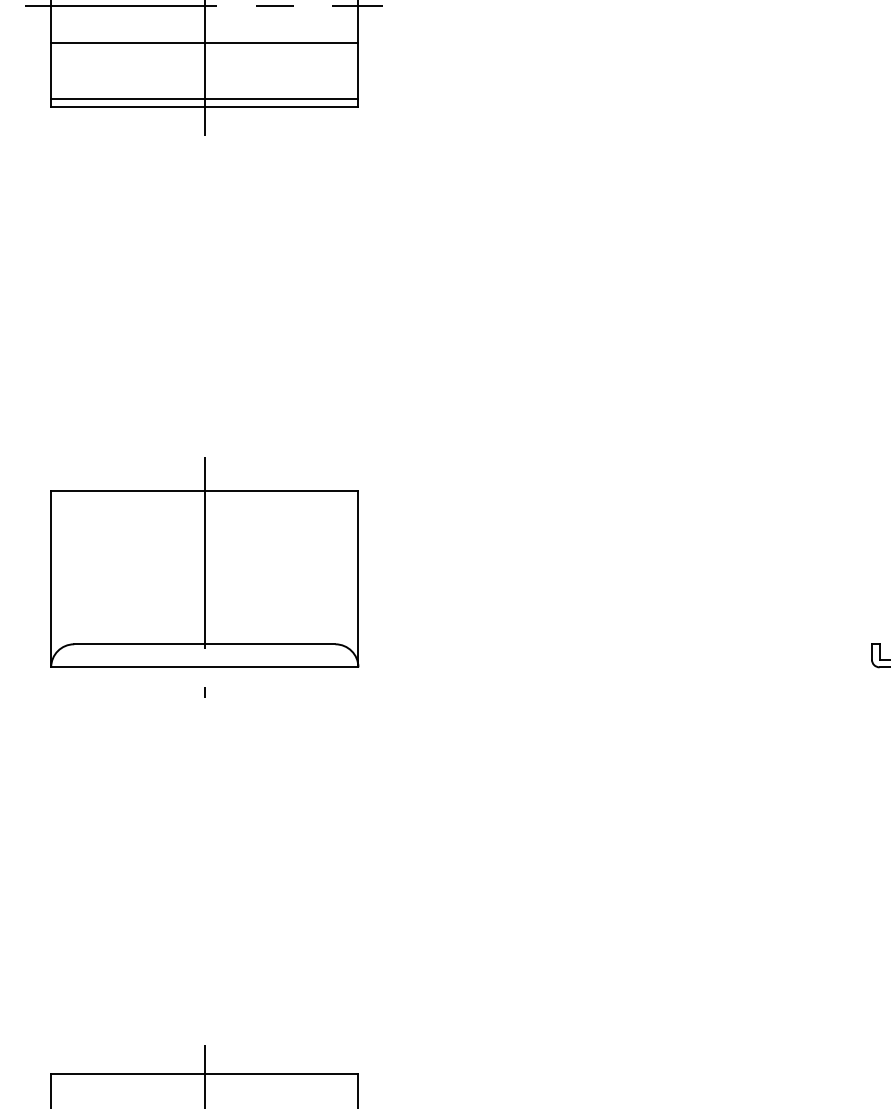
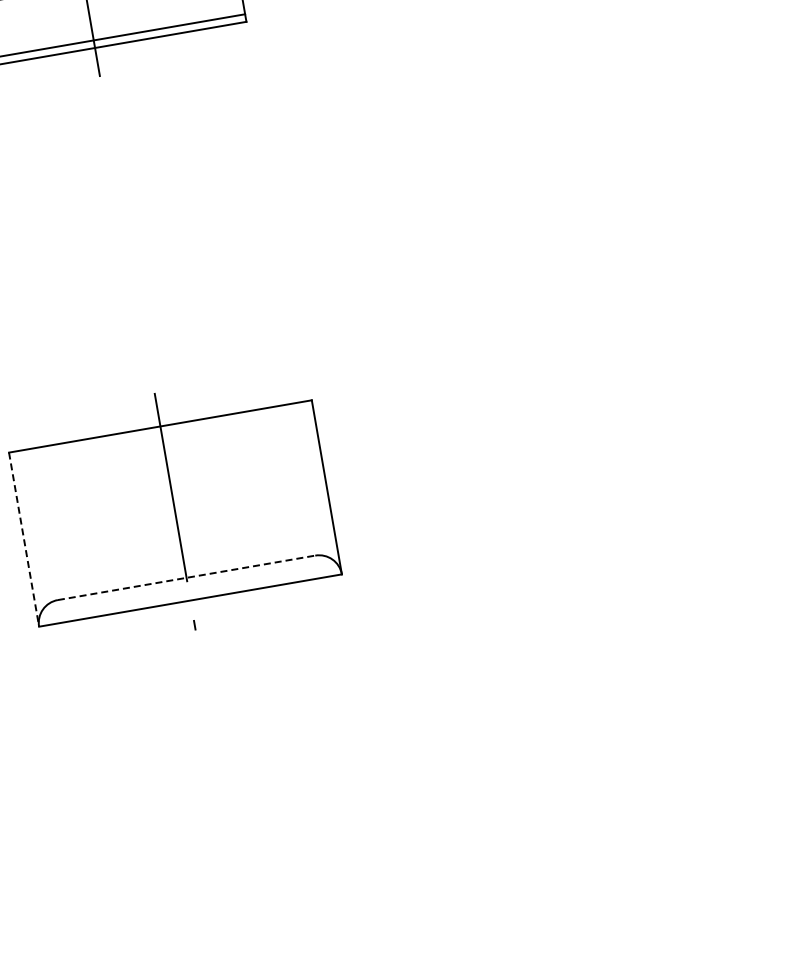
line: (51, 579) -> (24, 540), solid -> dashed
line: (204, 644) -> (186, 578), solid -> dashed

